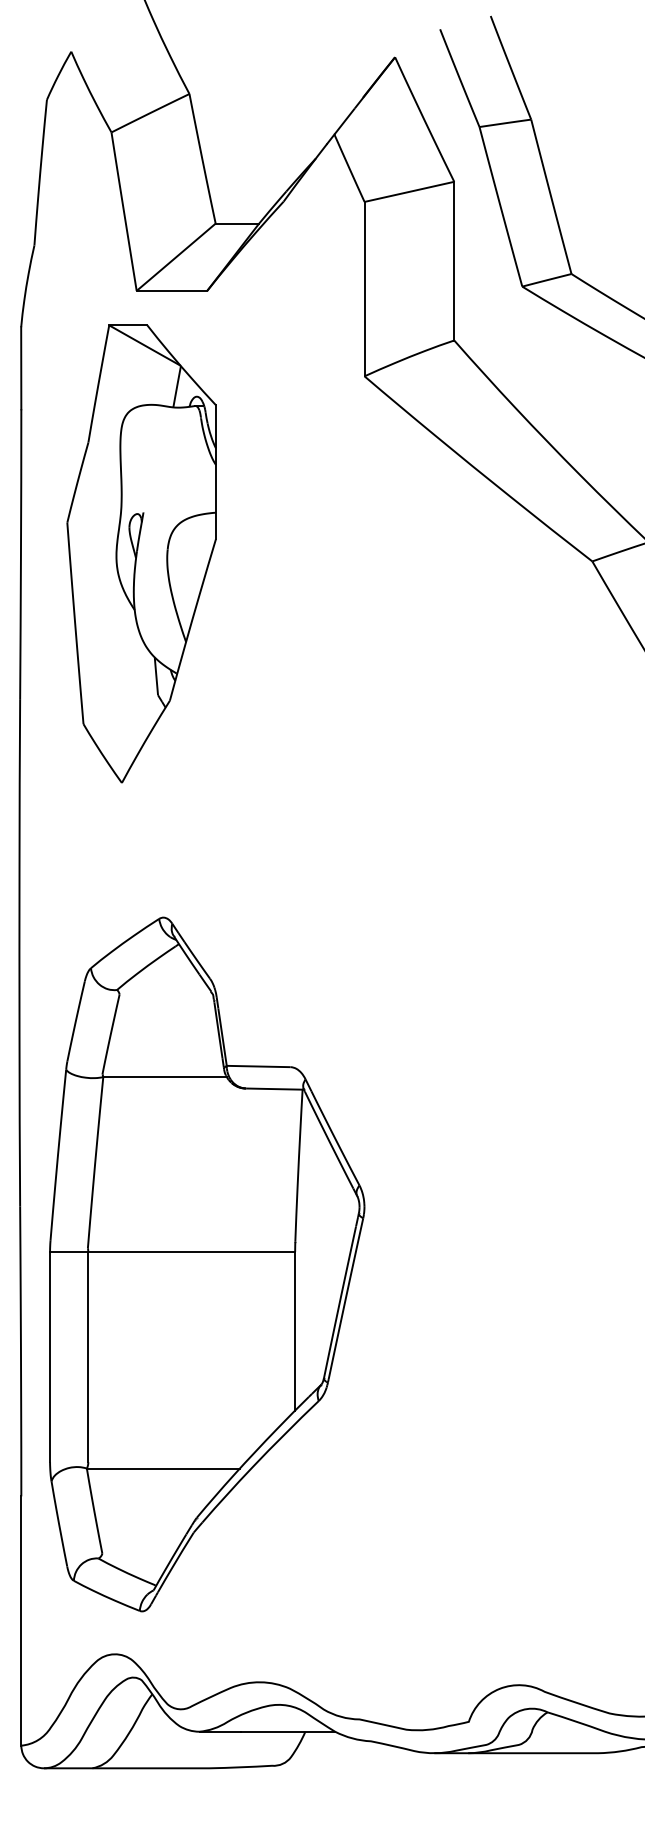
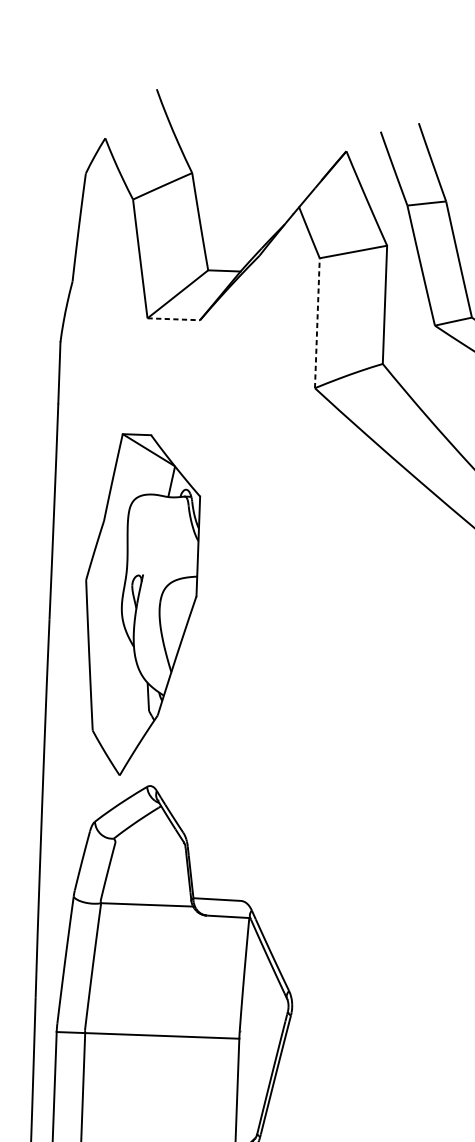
line: (364, 288) -> (317, 322), solid -> dashed
line: (172, 290) -> (174, 319), solid -> dashed
part: (141, 553) -> (140, 605), moved

